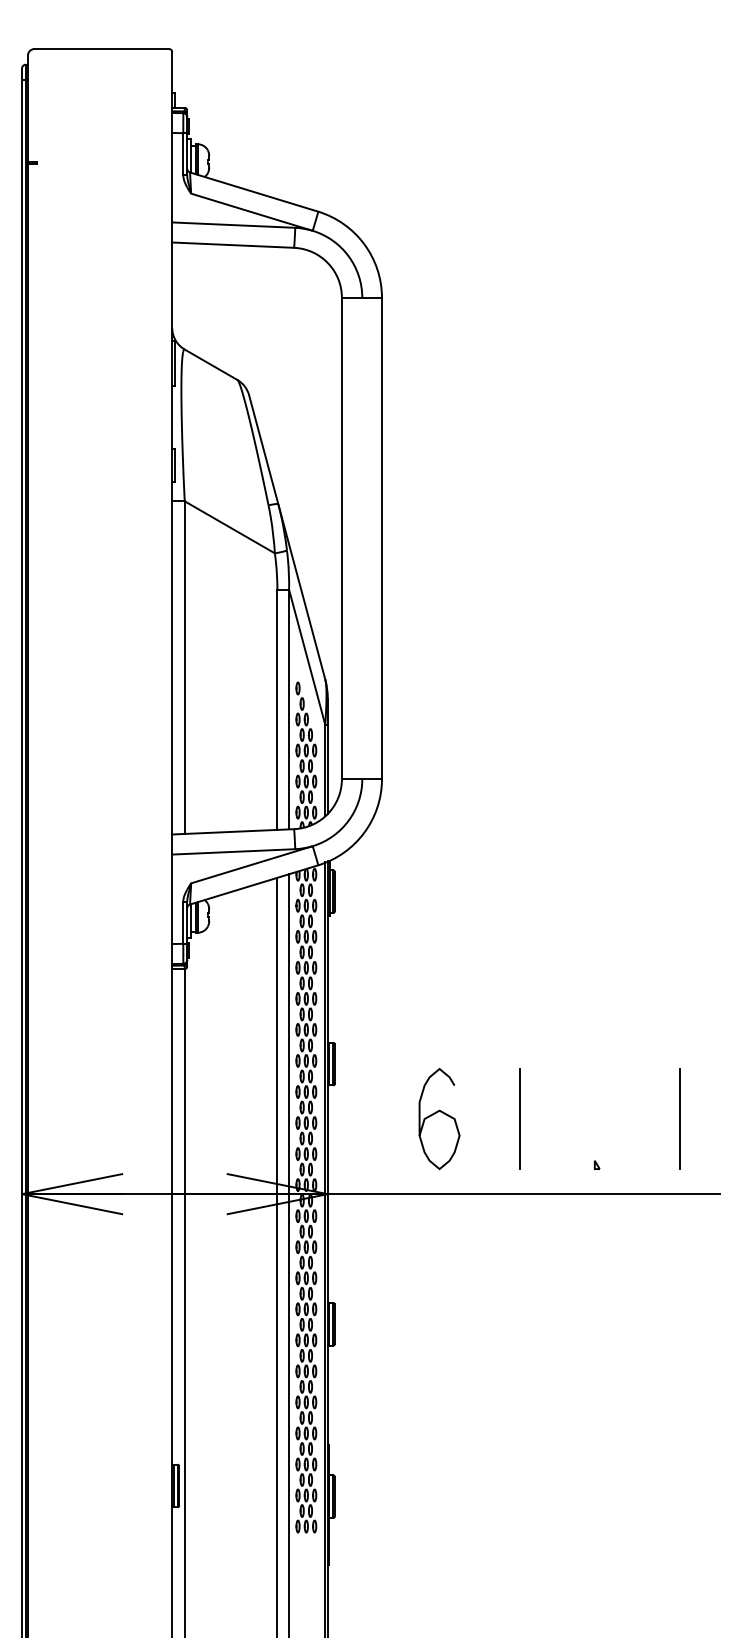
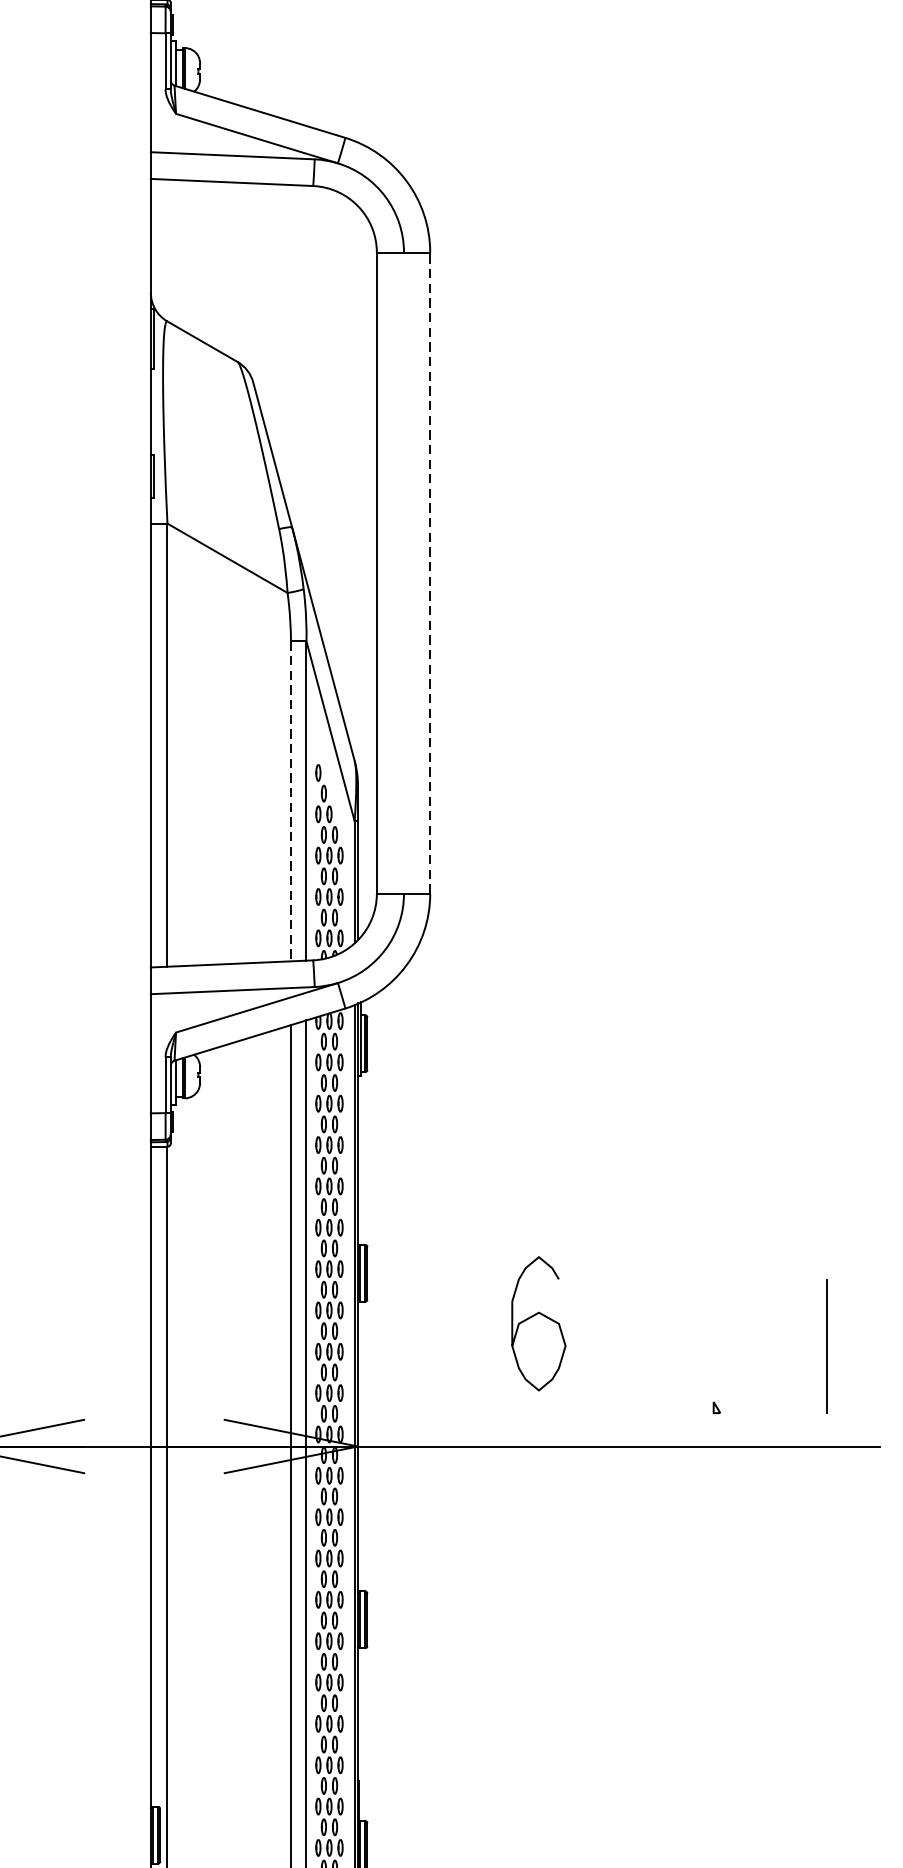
line: (381, 538) -> (429, 573), solid -> dashed
line: (277, 710) -> (291, 802), solid -> dashed
curve: (436, 1113) -> (534, 1316), moved
line: (519, 1118) -> (613, 1345), removed

